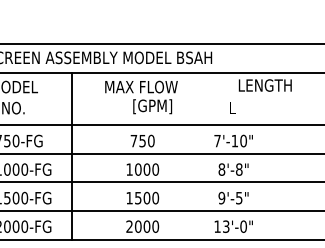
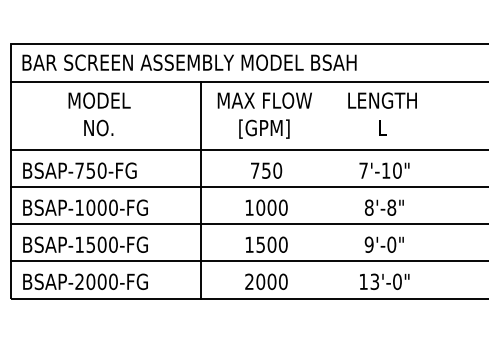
text: (265, 85) -> (382, 100), moved
text: (152, 106) -> (264, 128), moved
line: (71, 156) -> (200, 190), moved
text: (239, 197) -> (391, 244), 9'-5" -> 9'-0"

